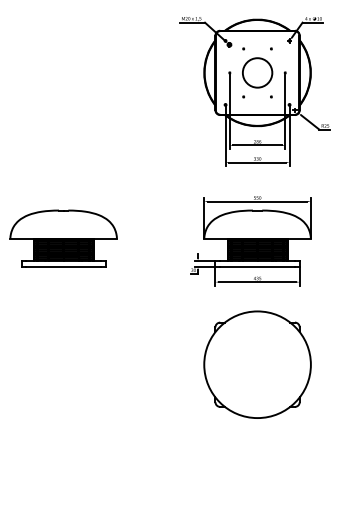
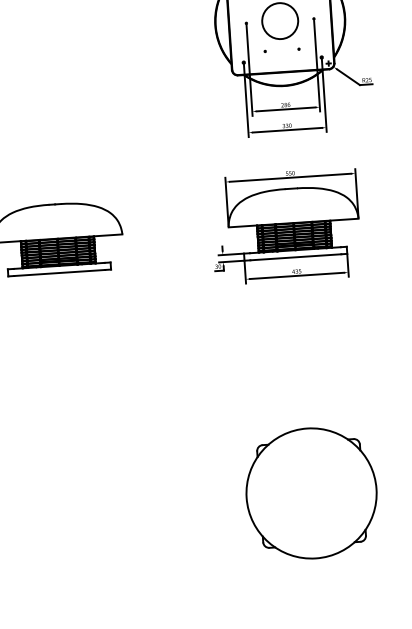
part: (257, 364) -> (311, 493), moved

